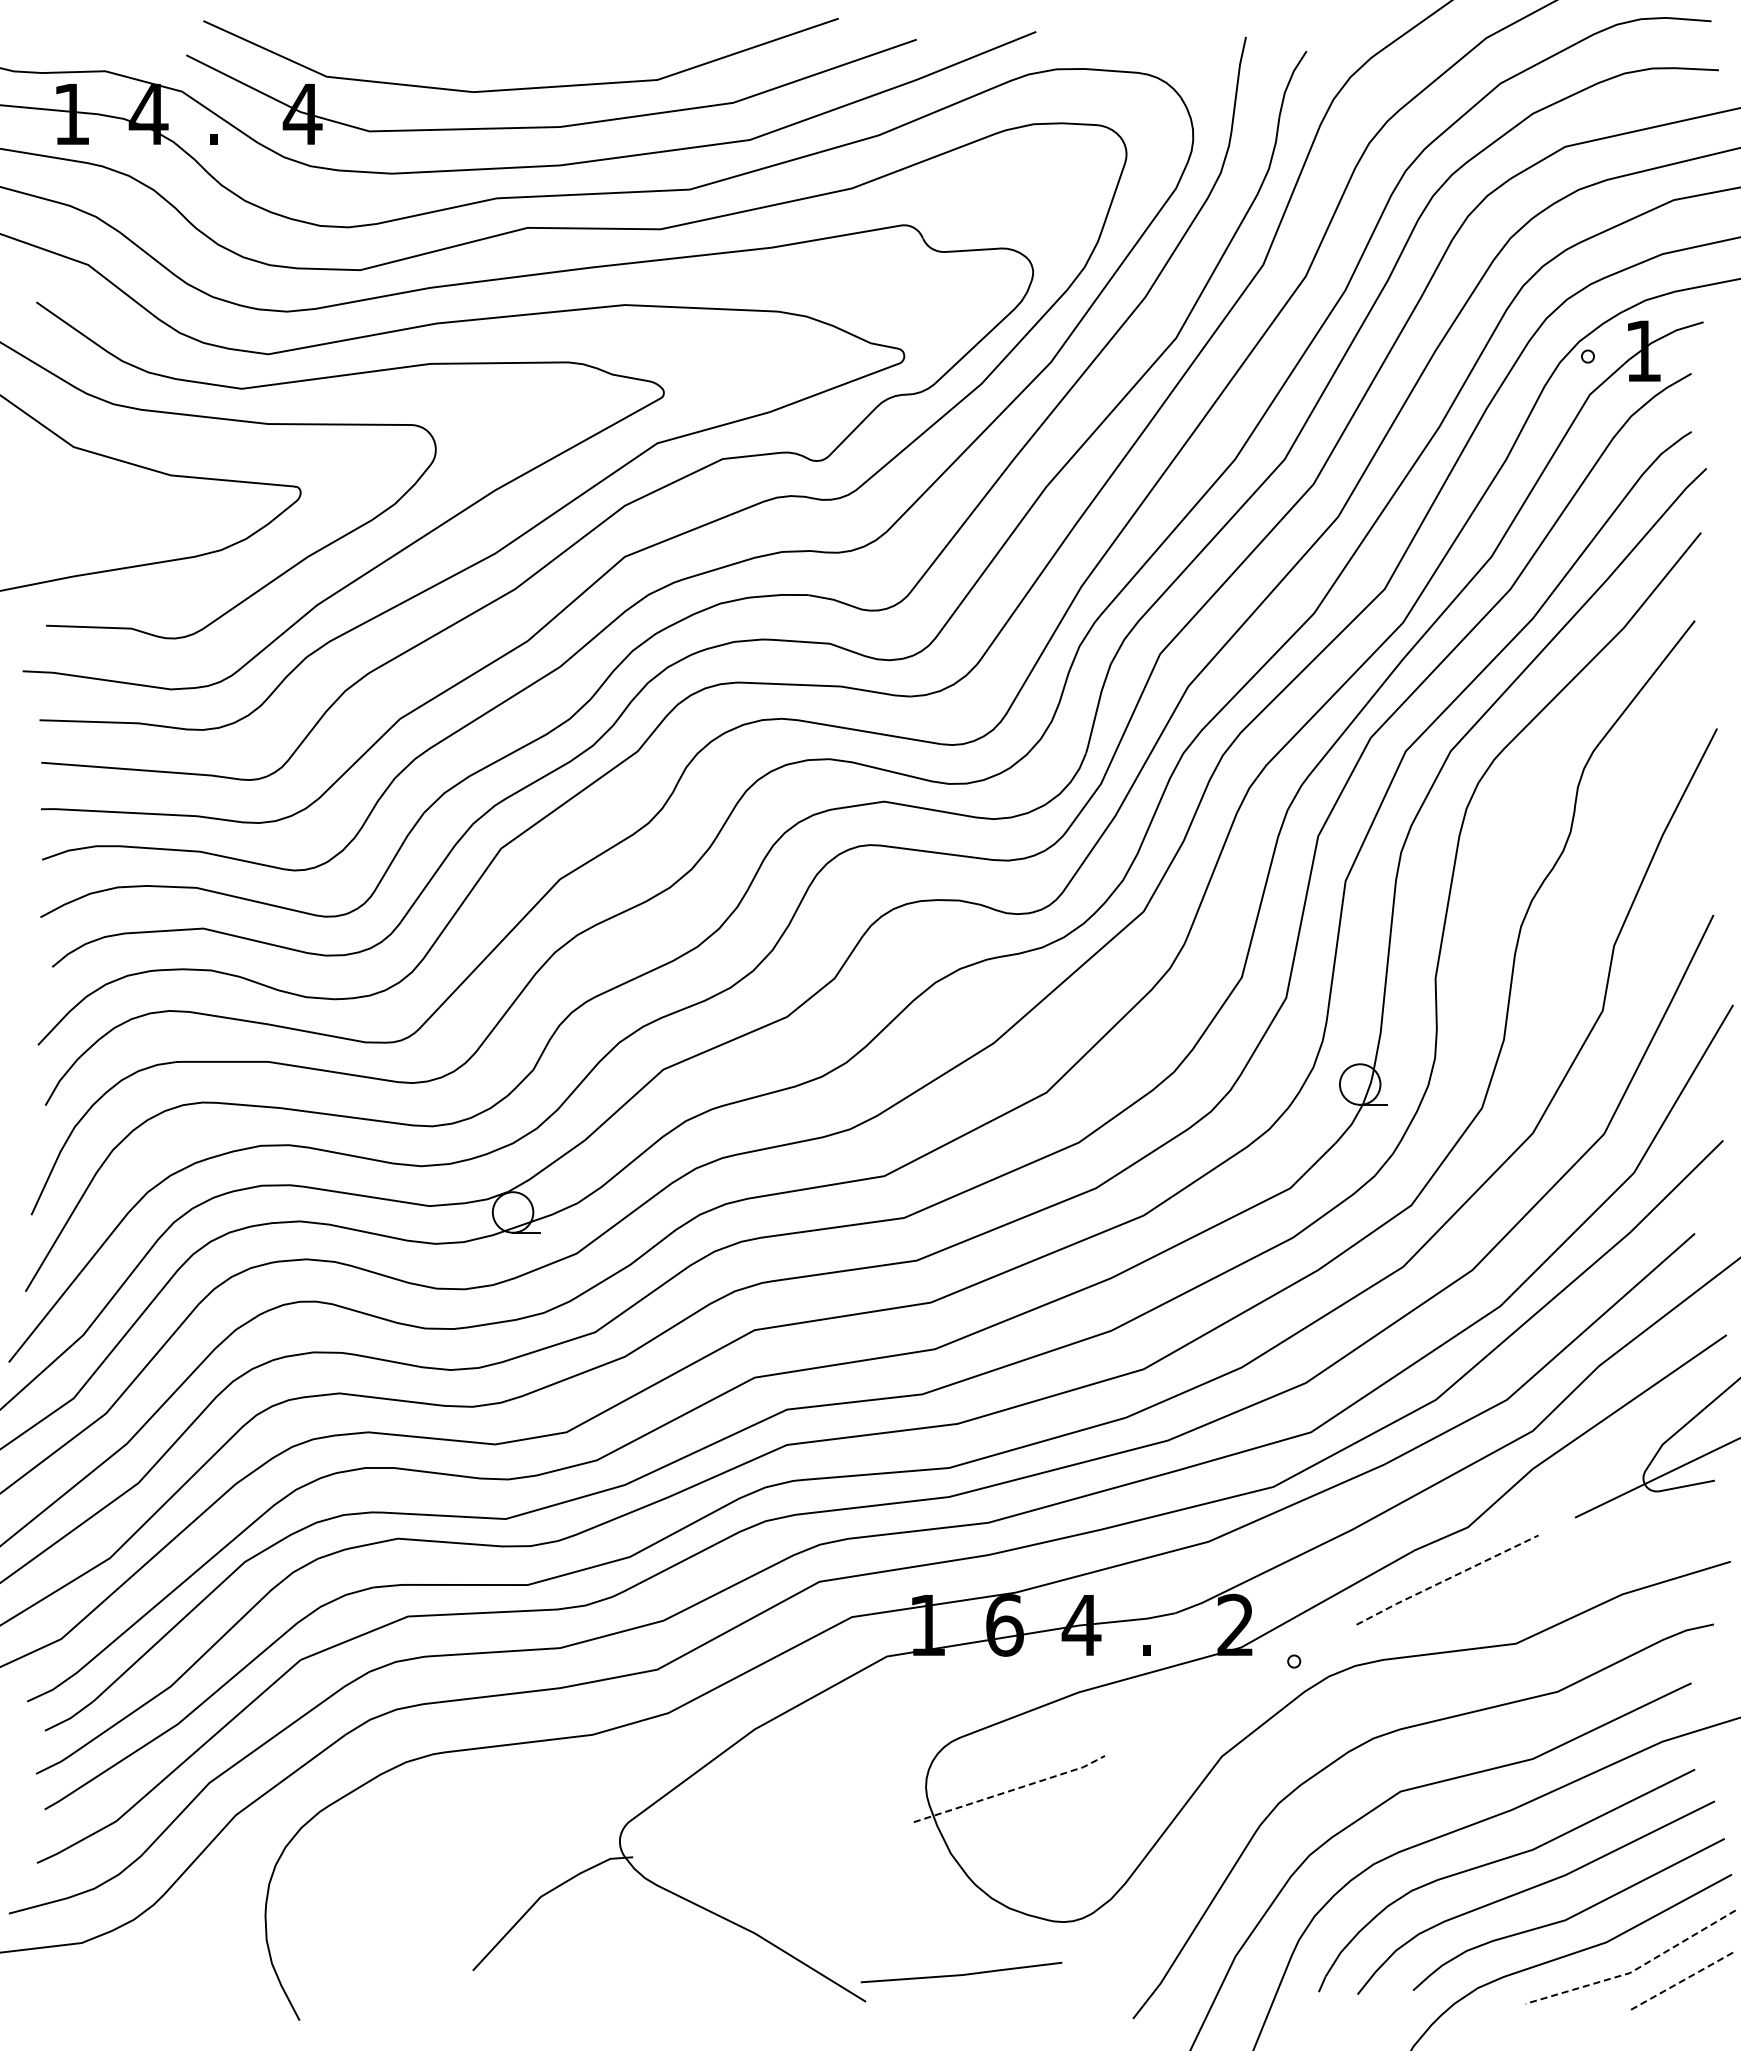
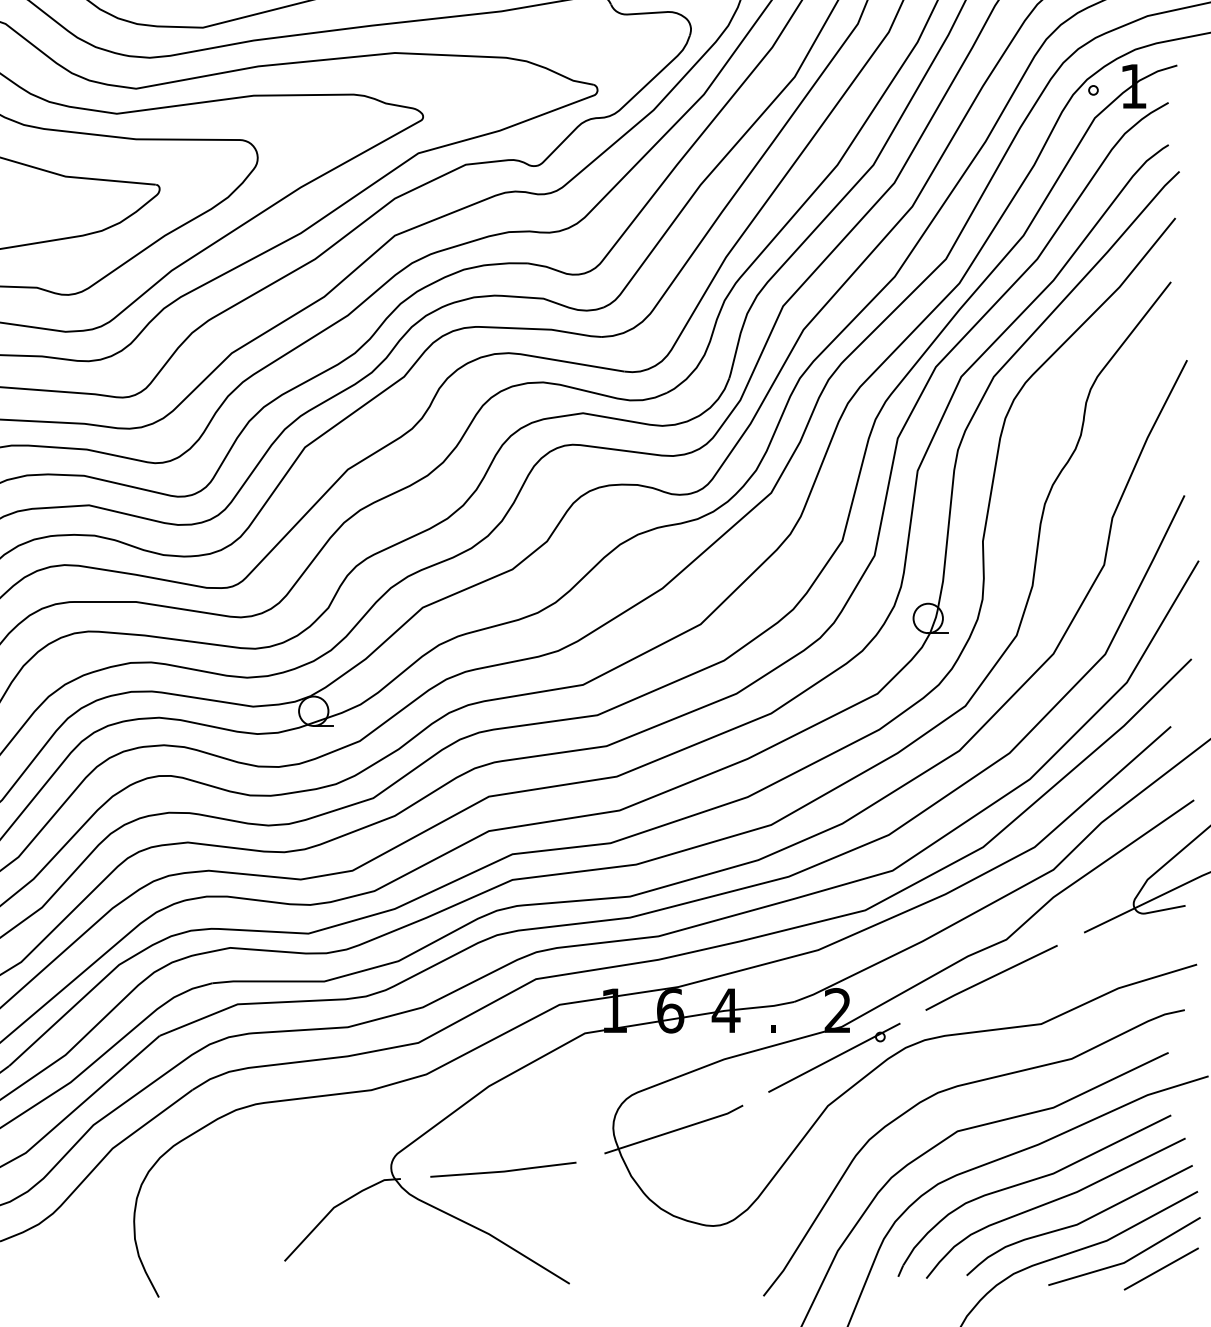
line: (1446, 1579) -> (990, 977), dashed -> solid
line: (1230, 1690) -> (834, 1058), added
line: (1011, 1790) -> (675, 1130), dashed -> solid
line: (1635, 1969) -> (1127, 1260), dashed -> solid
line: (961, 1974) -> (503, 1171), moved
line: (1681, 1981) -> (1161, 1269), dashed -> solid

